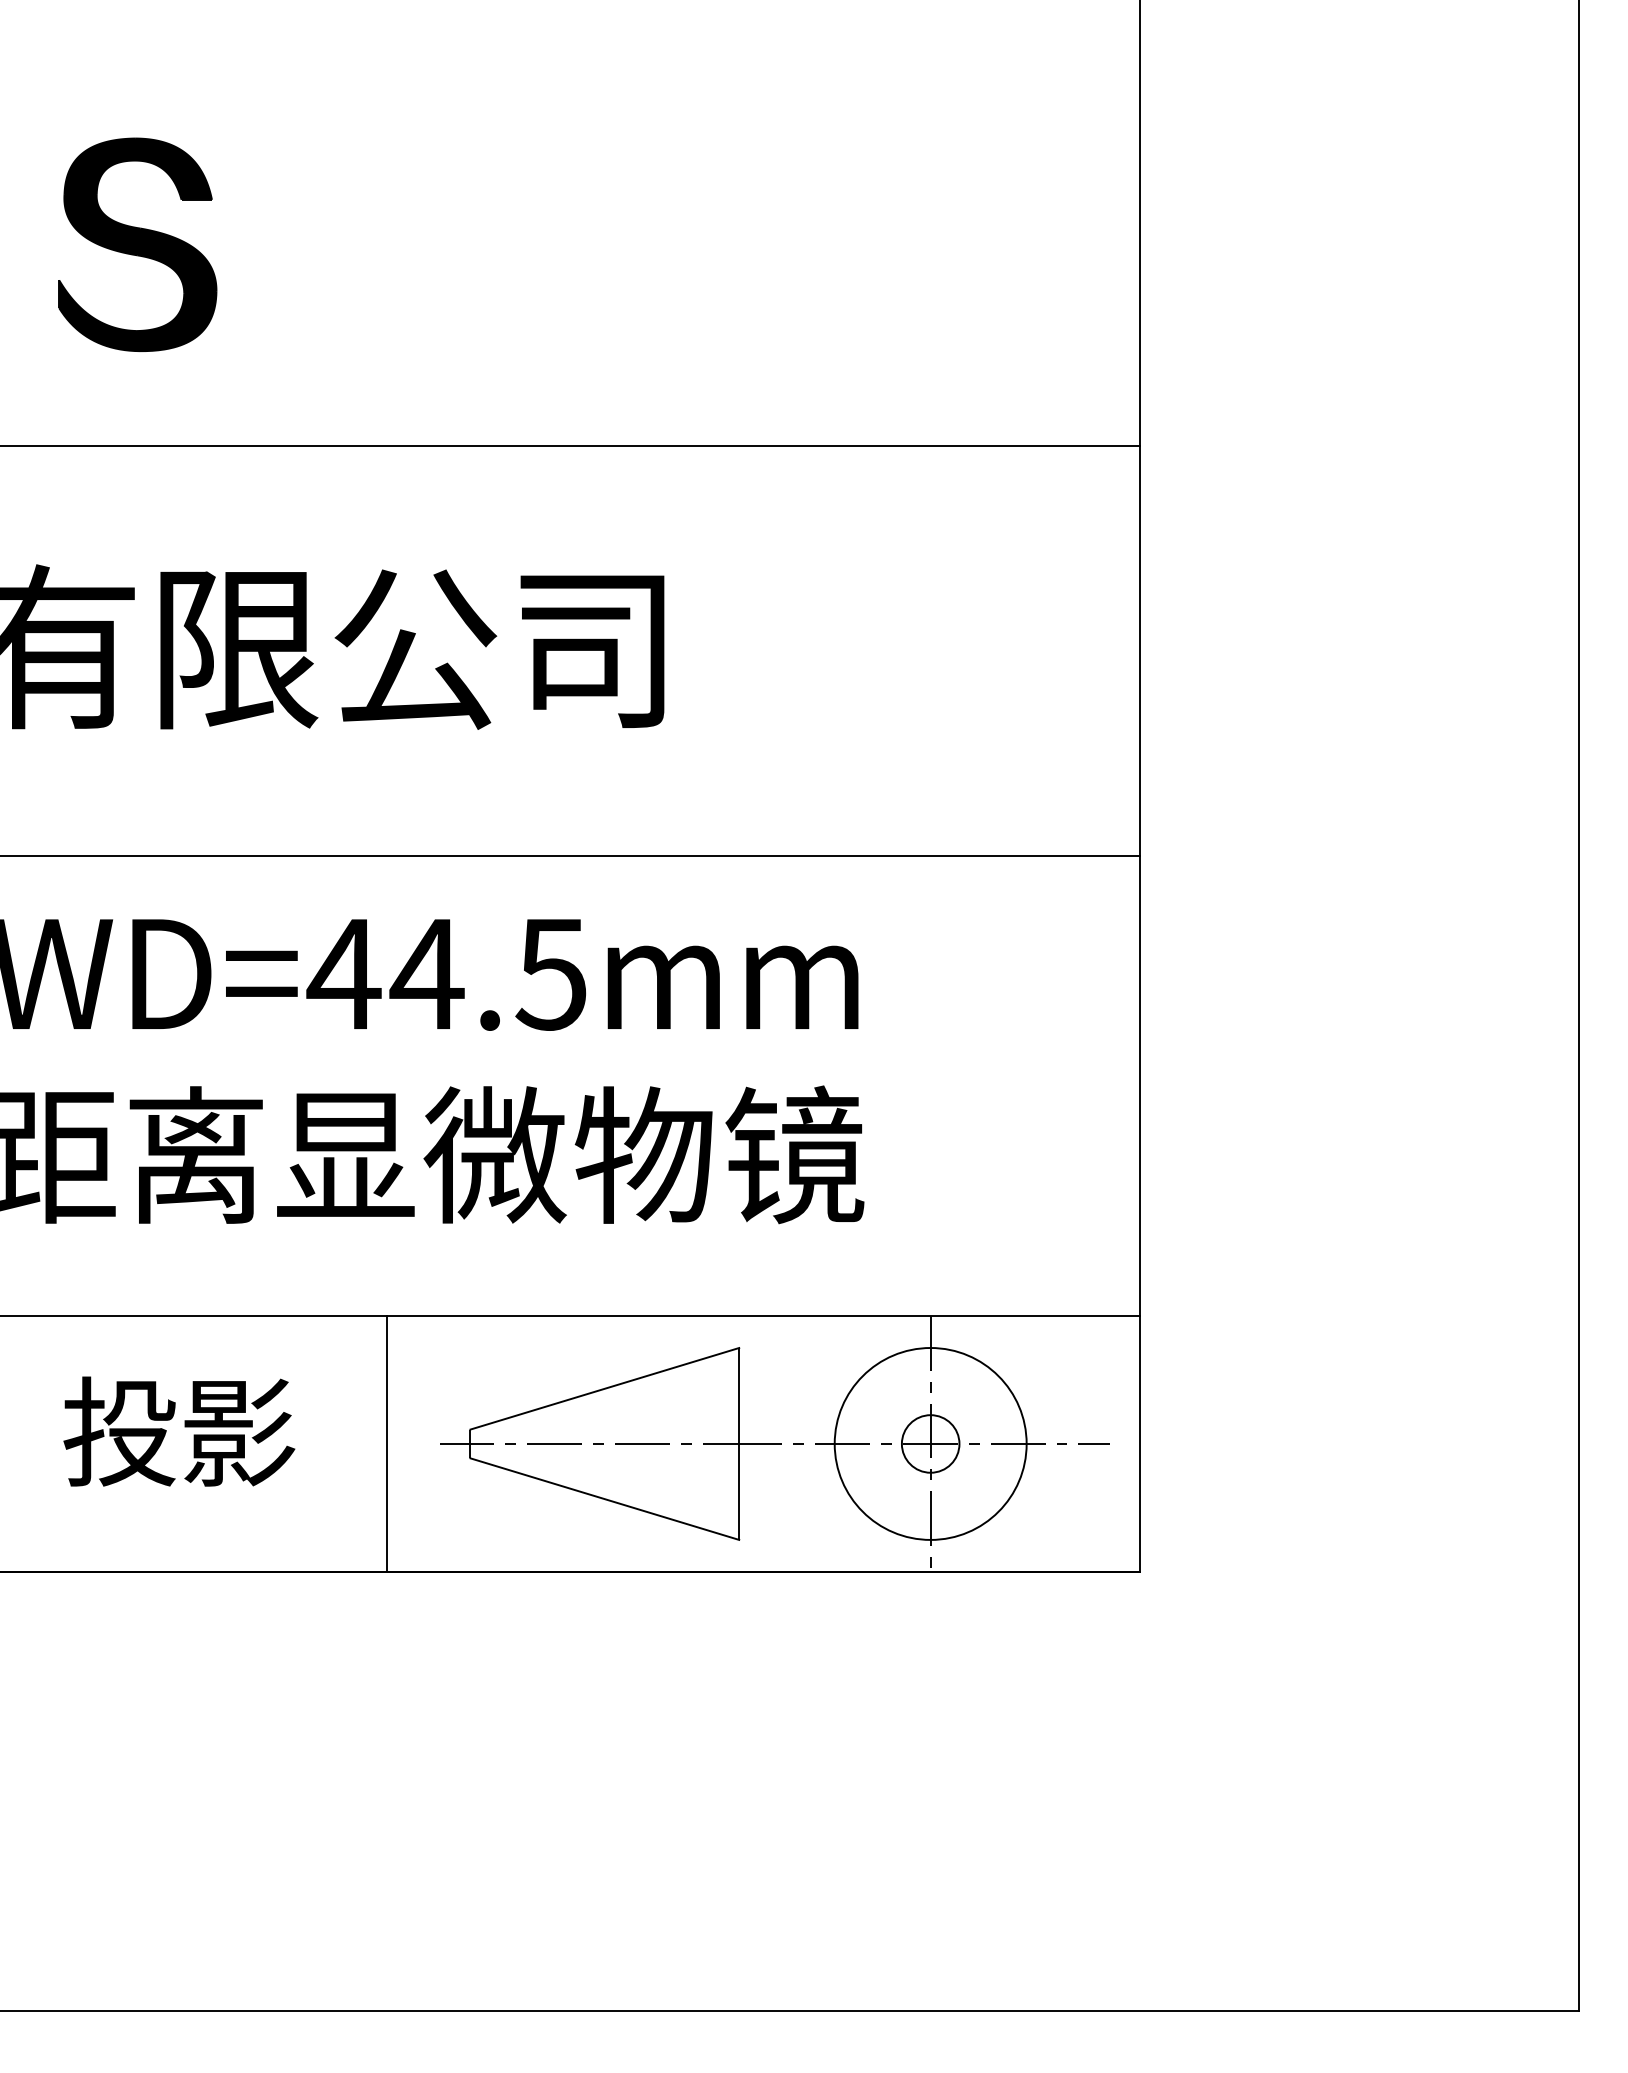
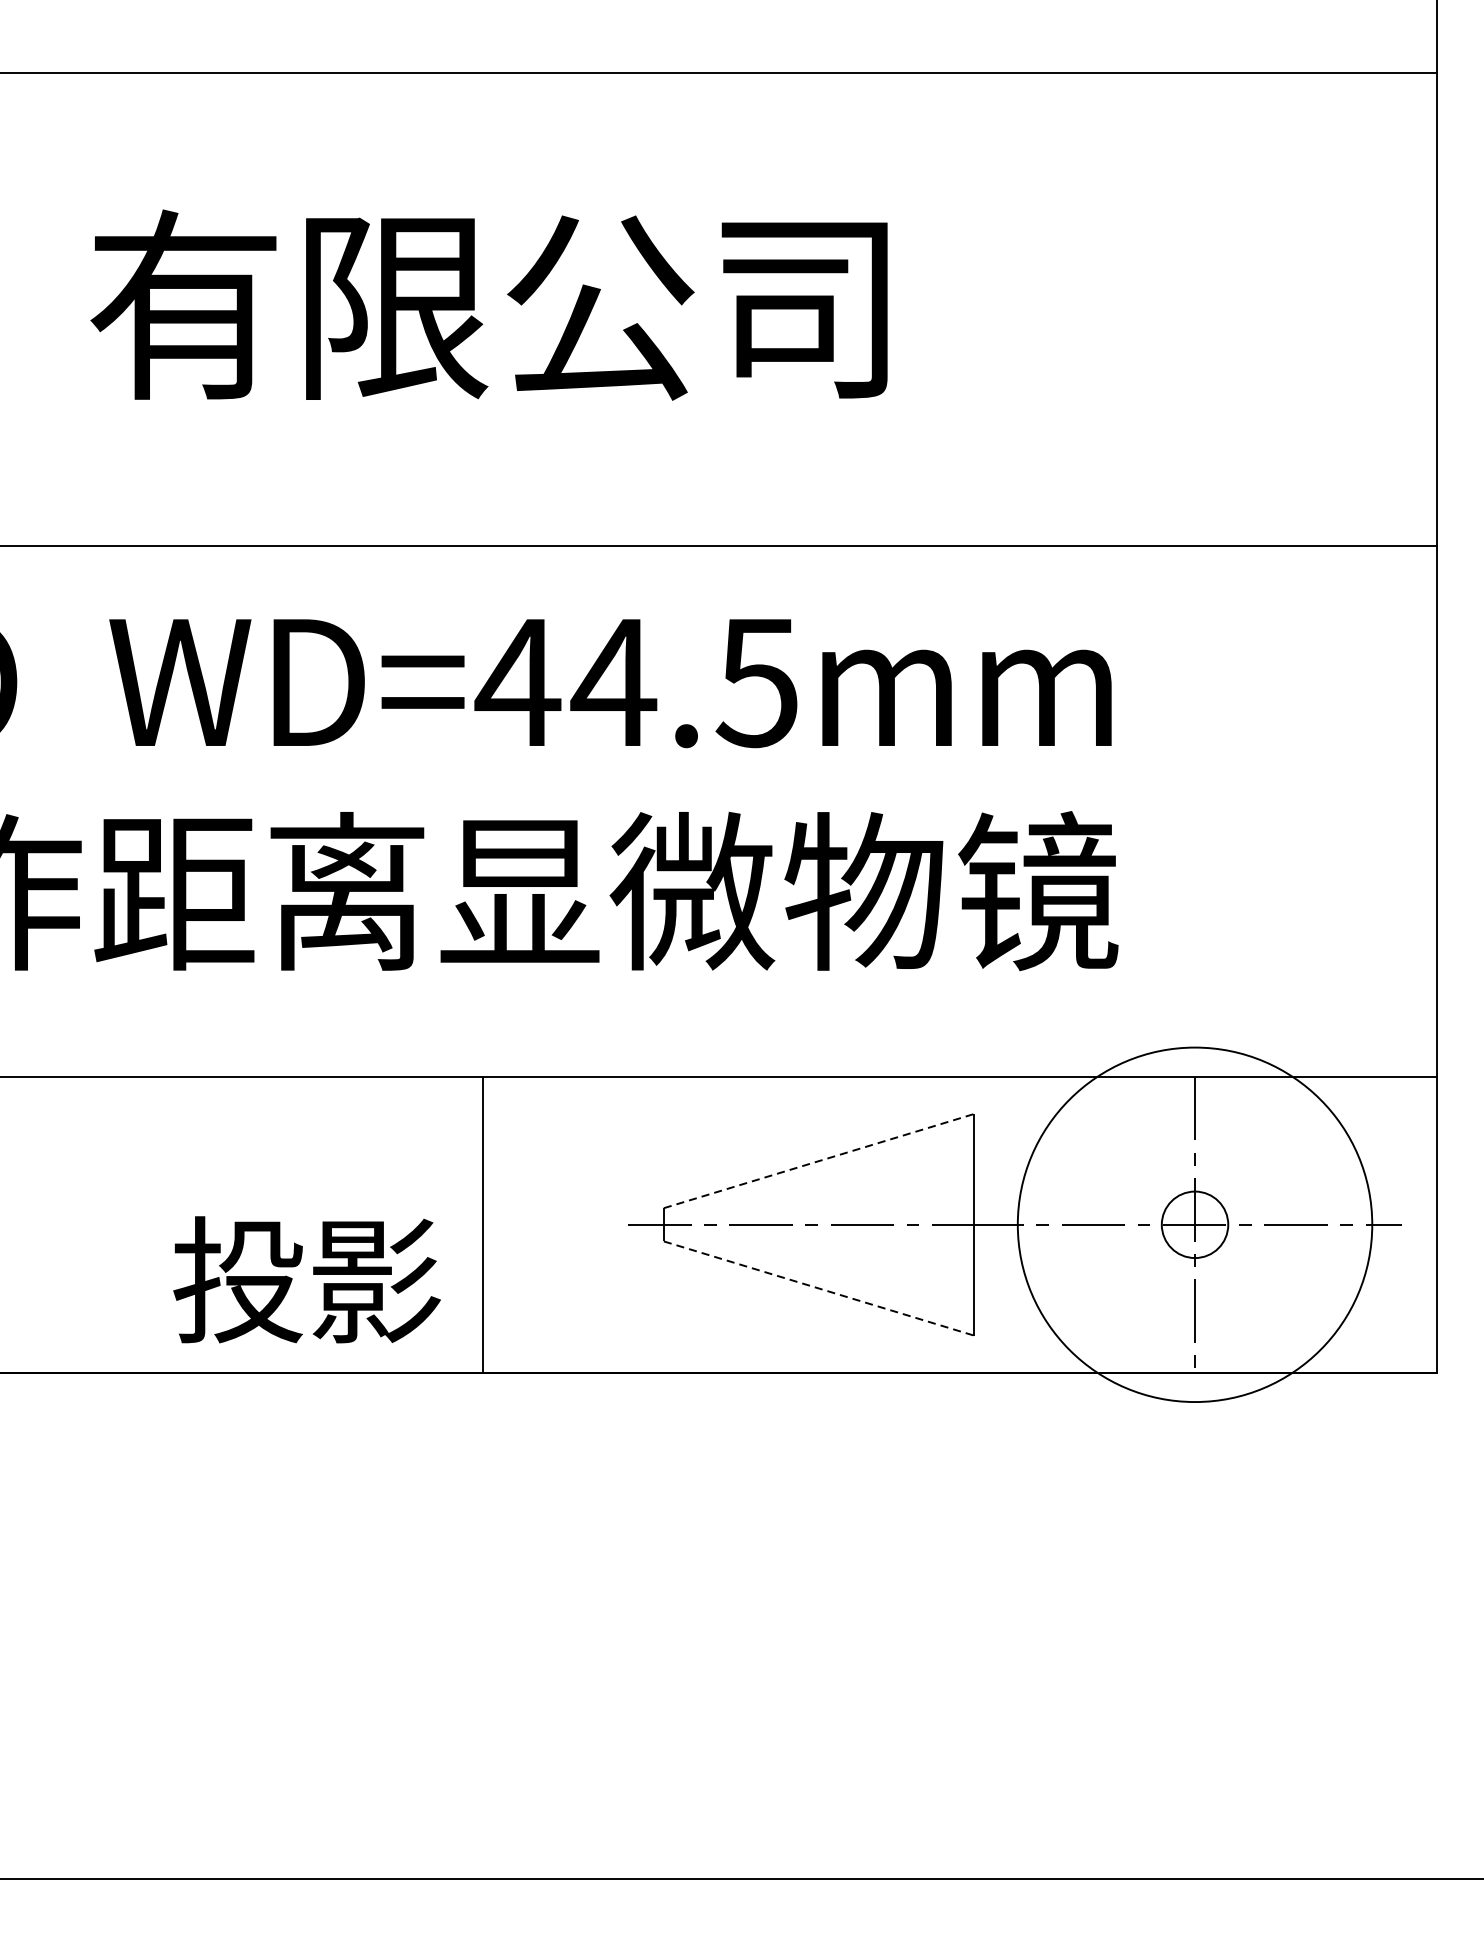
line: (605, 1388) -> (819, 1160), solid -> dashed
text: (179, 1431) -> (307, 1279), moved
line: (386, 1443) -> (482, 1224), moved
circle: (930, 1443) -> (1194, 1224), size x1.6
line: (605, 1499) -> (819, 1288), solid -> dashed

